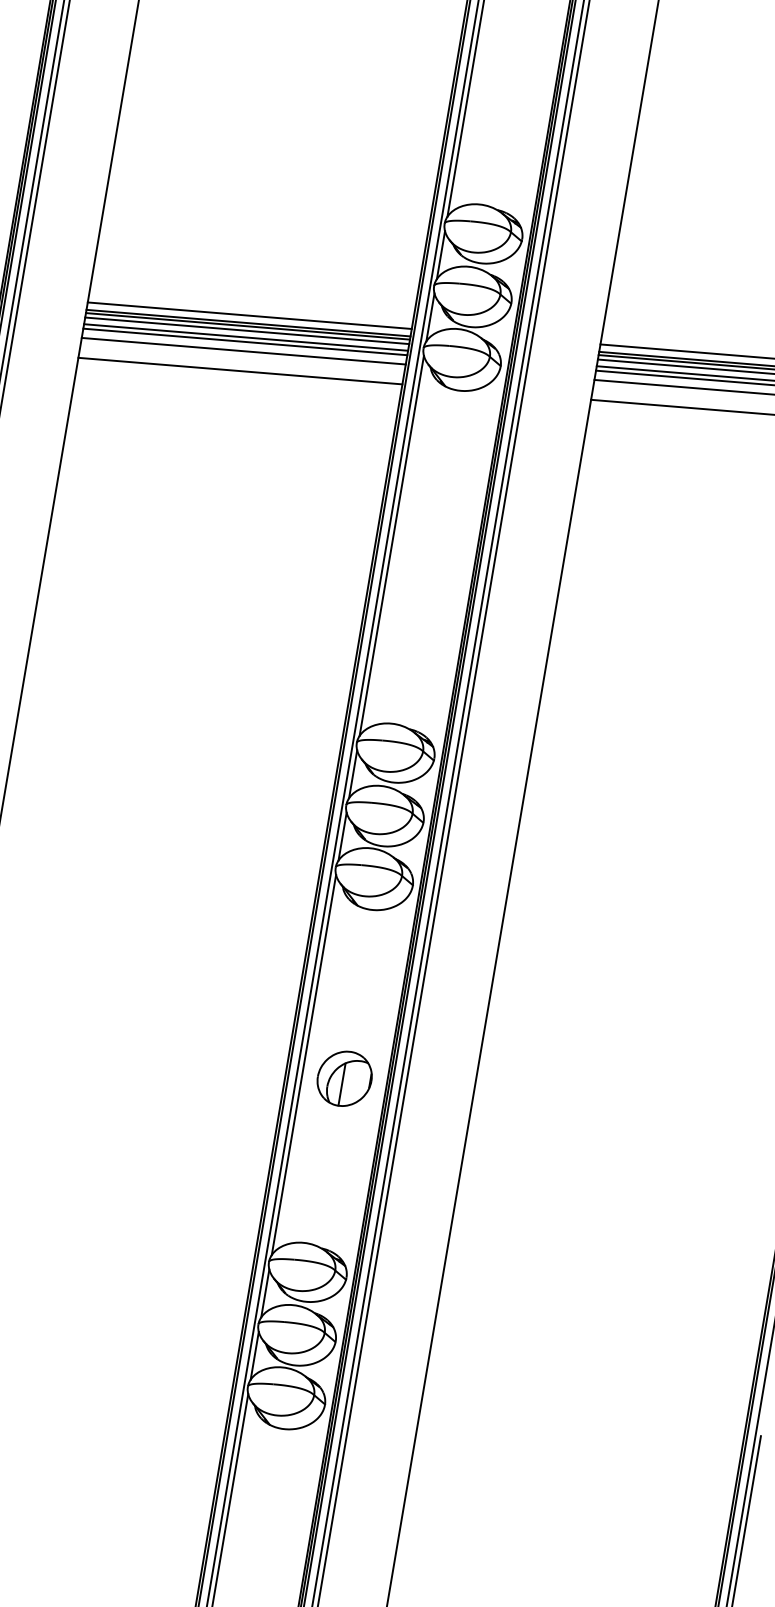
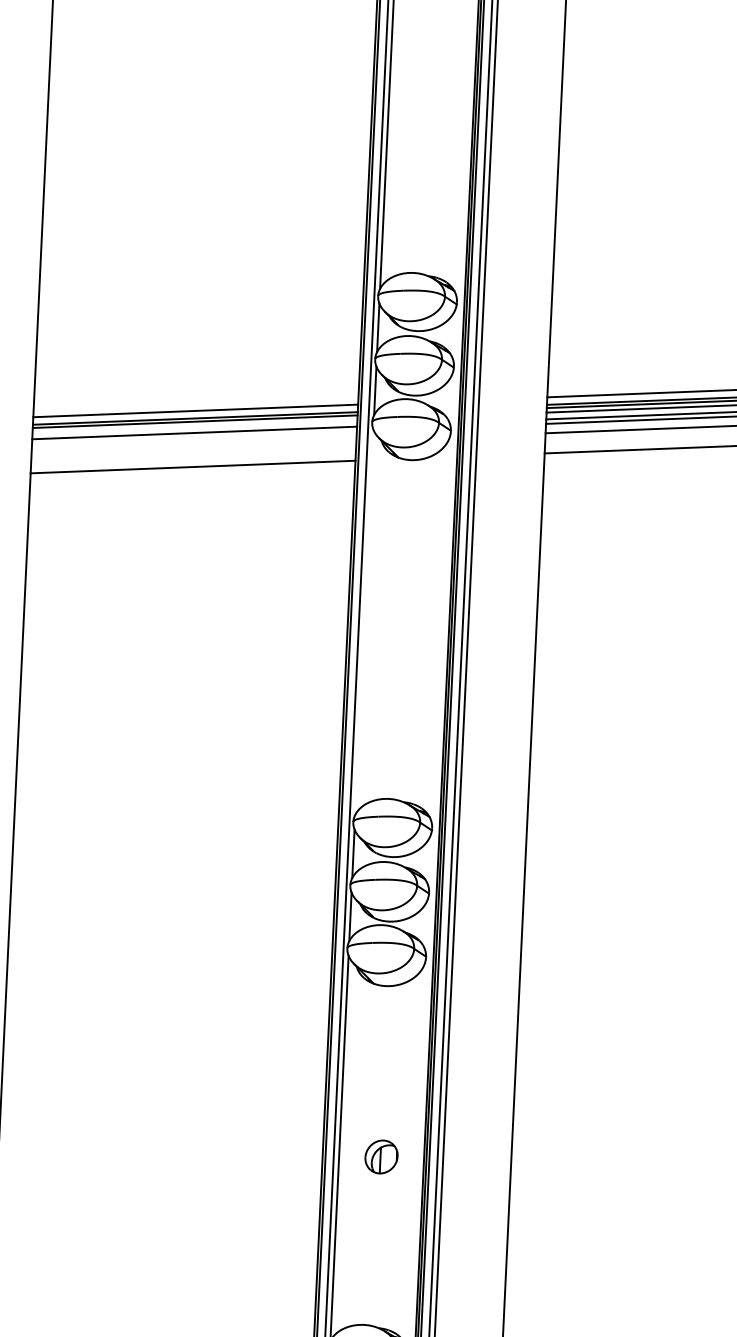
line: (247, 330) -> (195, 425), removed
line: (245, 341) -> (194, 437), removed
line: (243, 350) -> (193, 446), removed
line: (391, 545) -> (364, 622), removed
part: (344, 1078) -> (381, 1156), size x0.6

